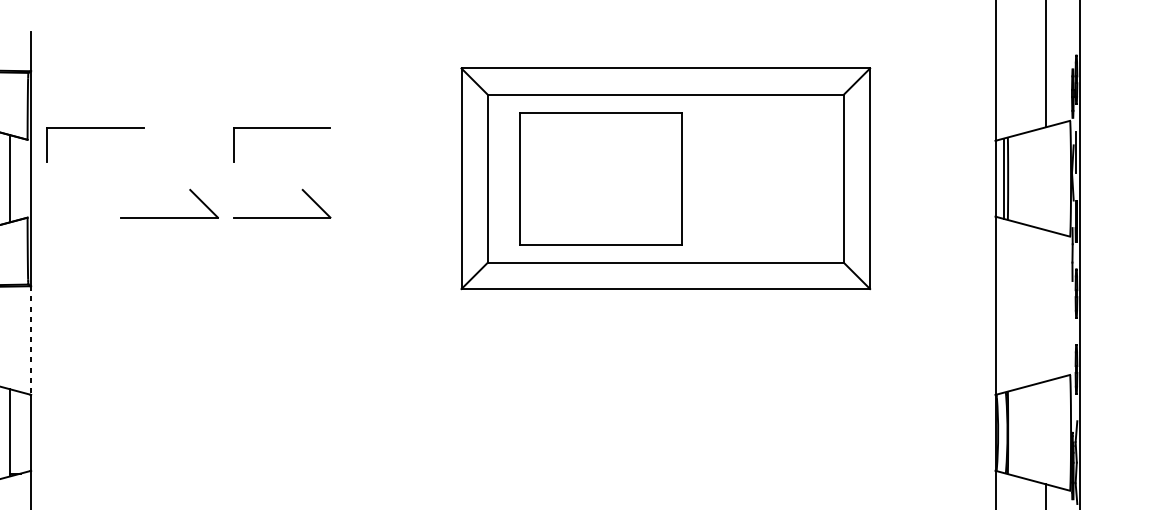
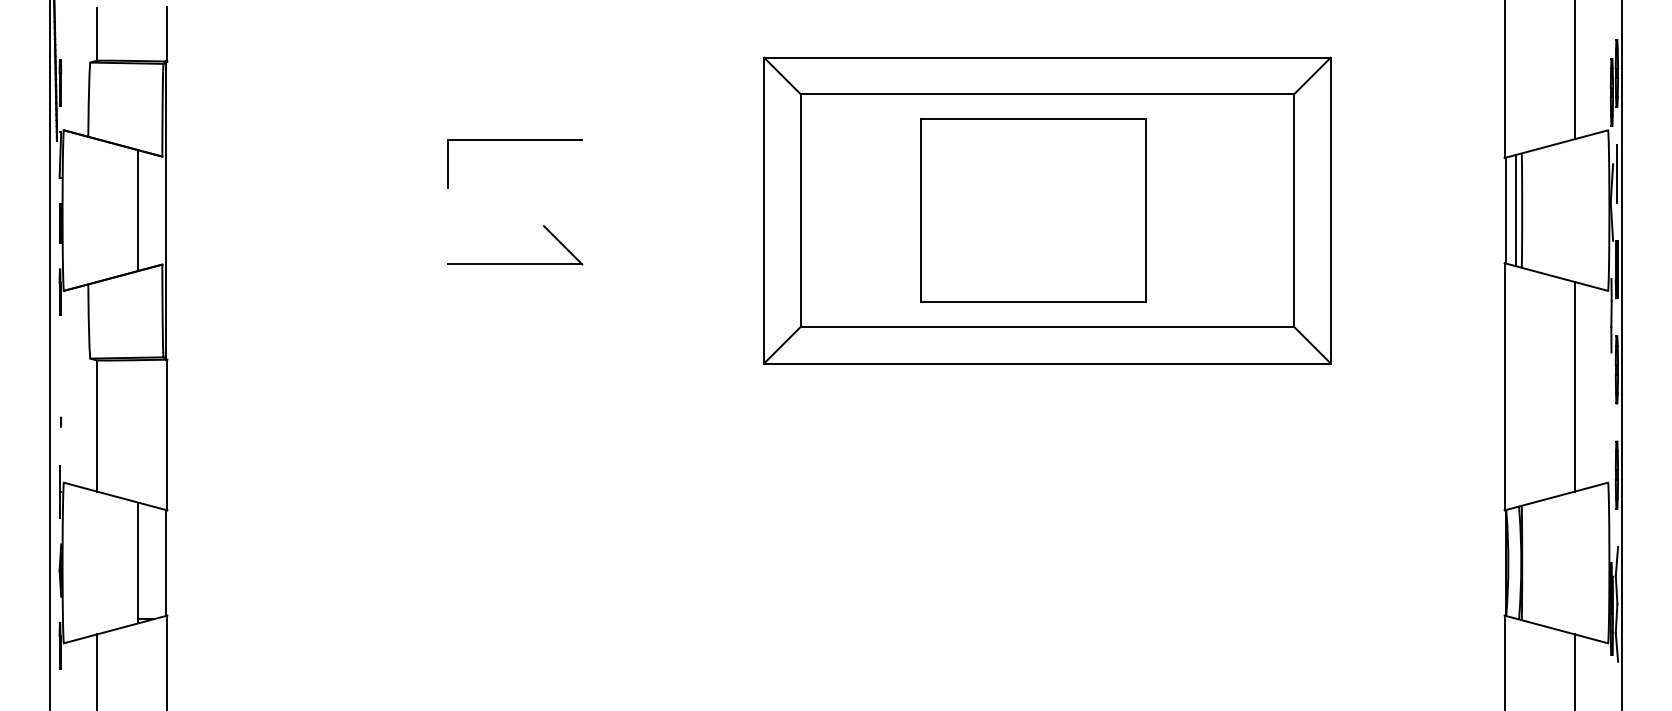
part: (94, 128) -> (255, 140), removed
part: (600, 178) -> (1033, 210), moved
part: (169, 216) -> (359, 263), removed
line: (1046, 305) -> (1575, 386), added
line: (31, 340) -> (167, 435), dashed -> solid

